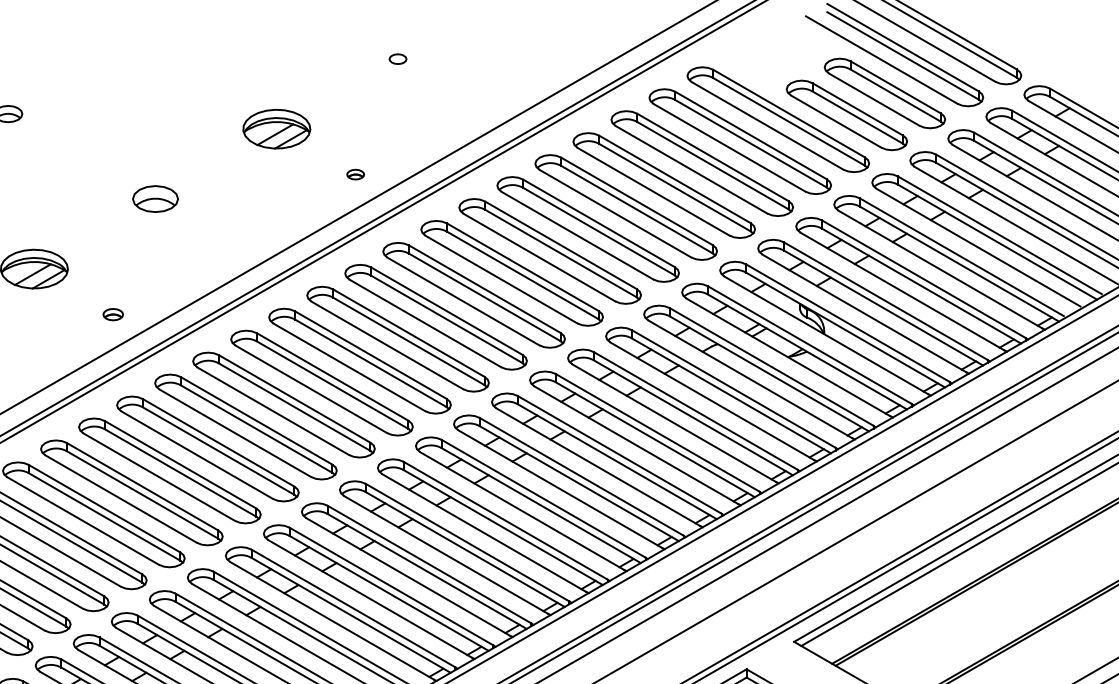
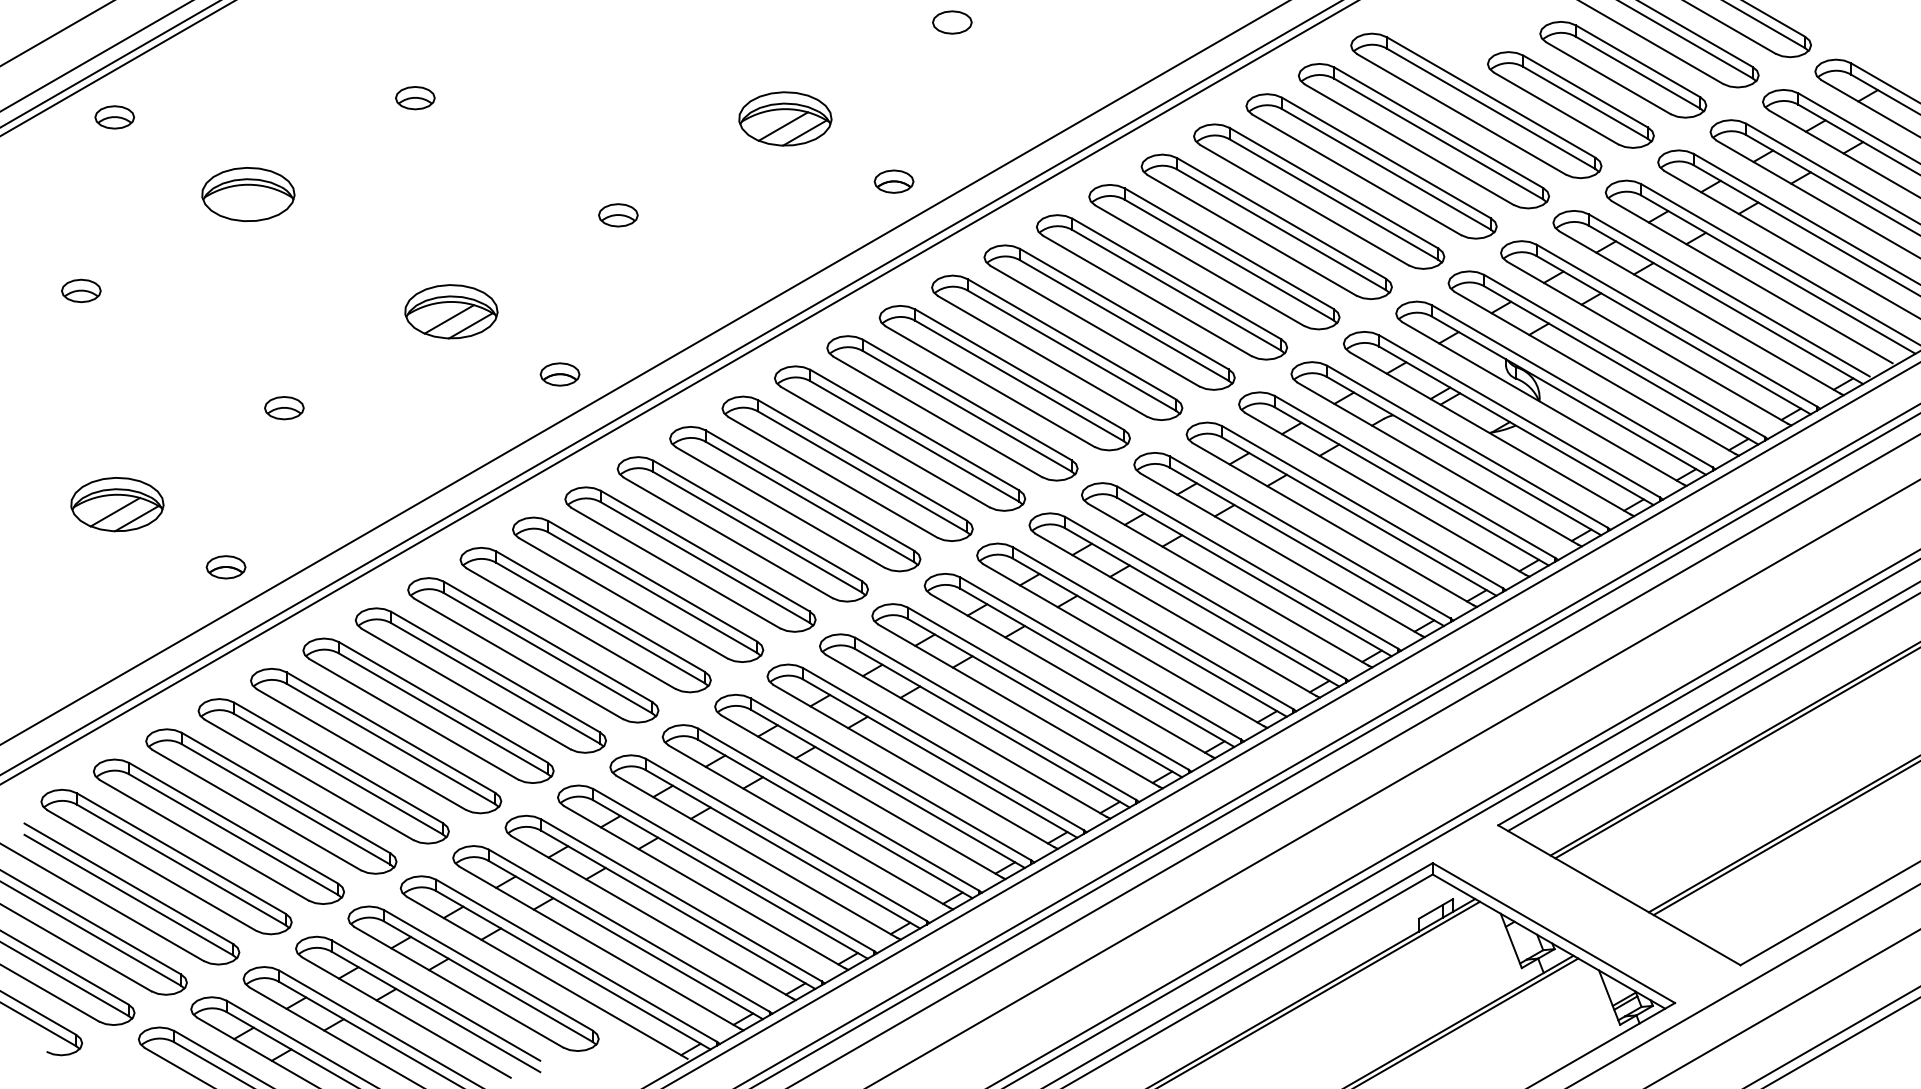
part: (398, 59) -> (952, 22), size x1.67
part: (355, 174) -> (893, 181), size x1.67
part: (155, 199) -> (618, 215), size x0.62
part: (112, 314) -> (559, 374), size x1.43

